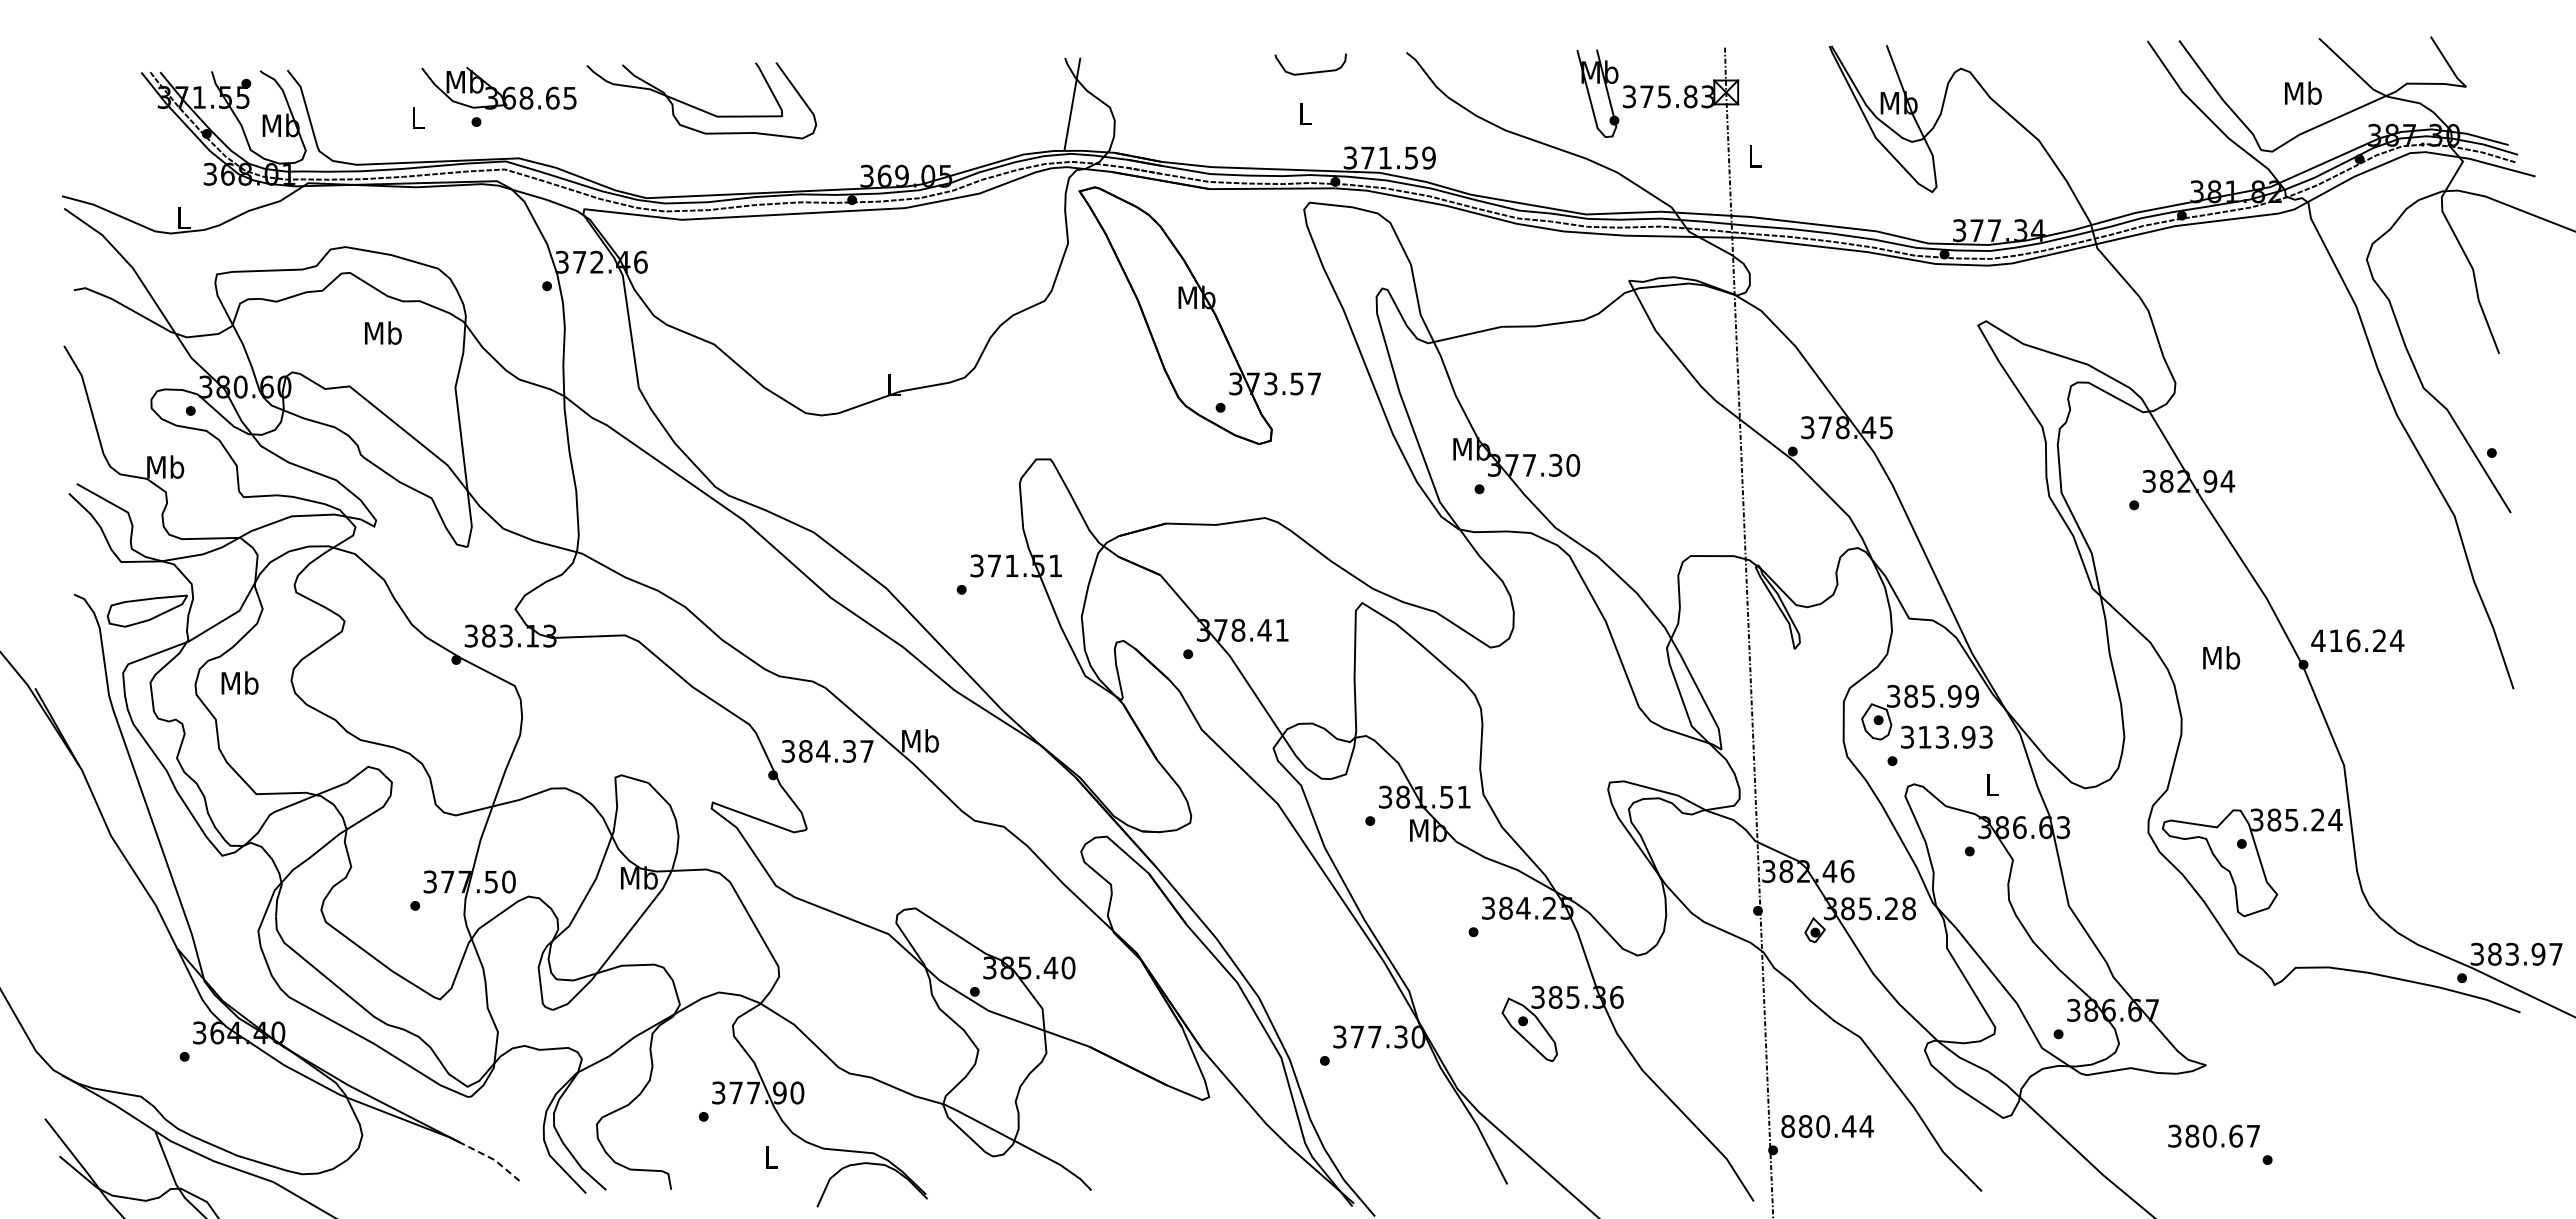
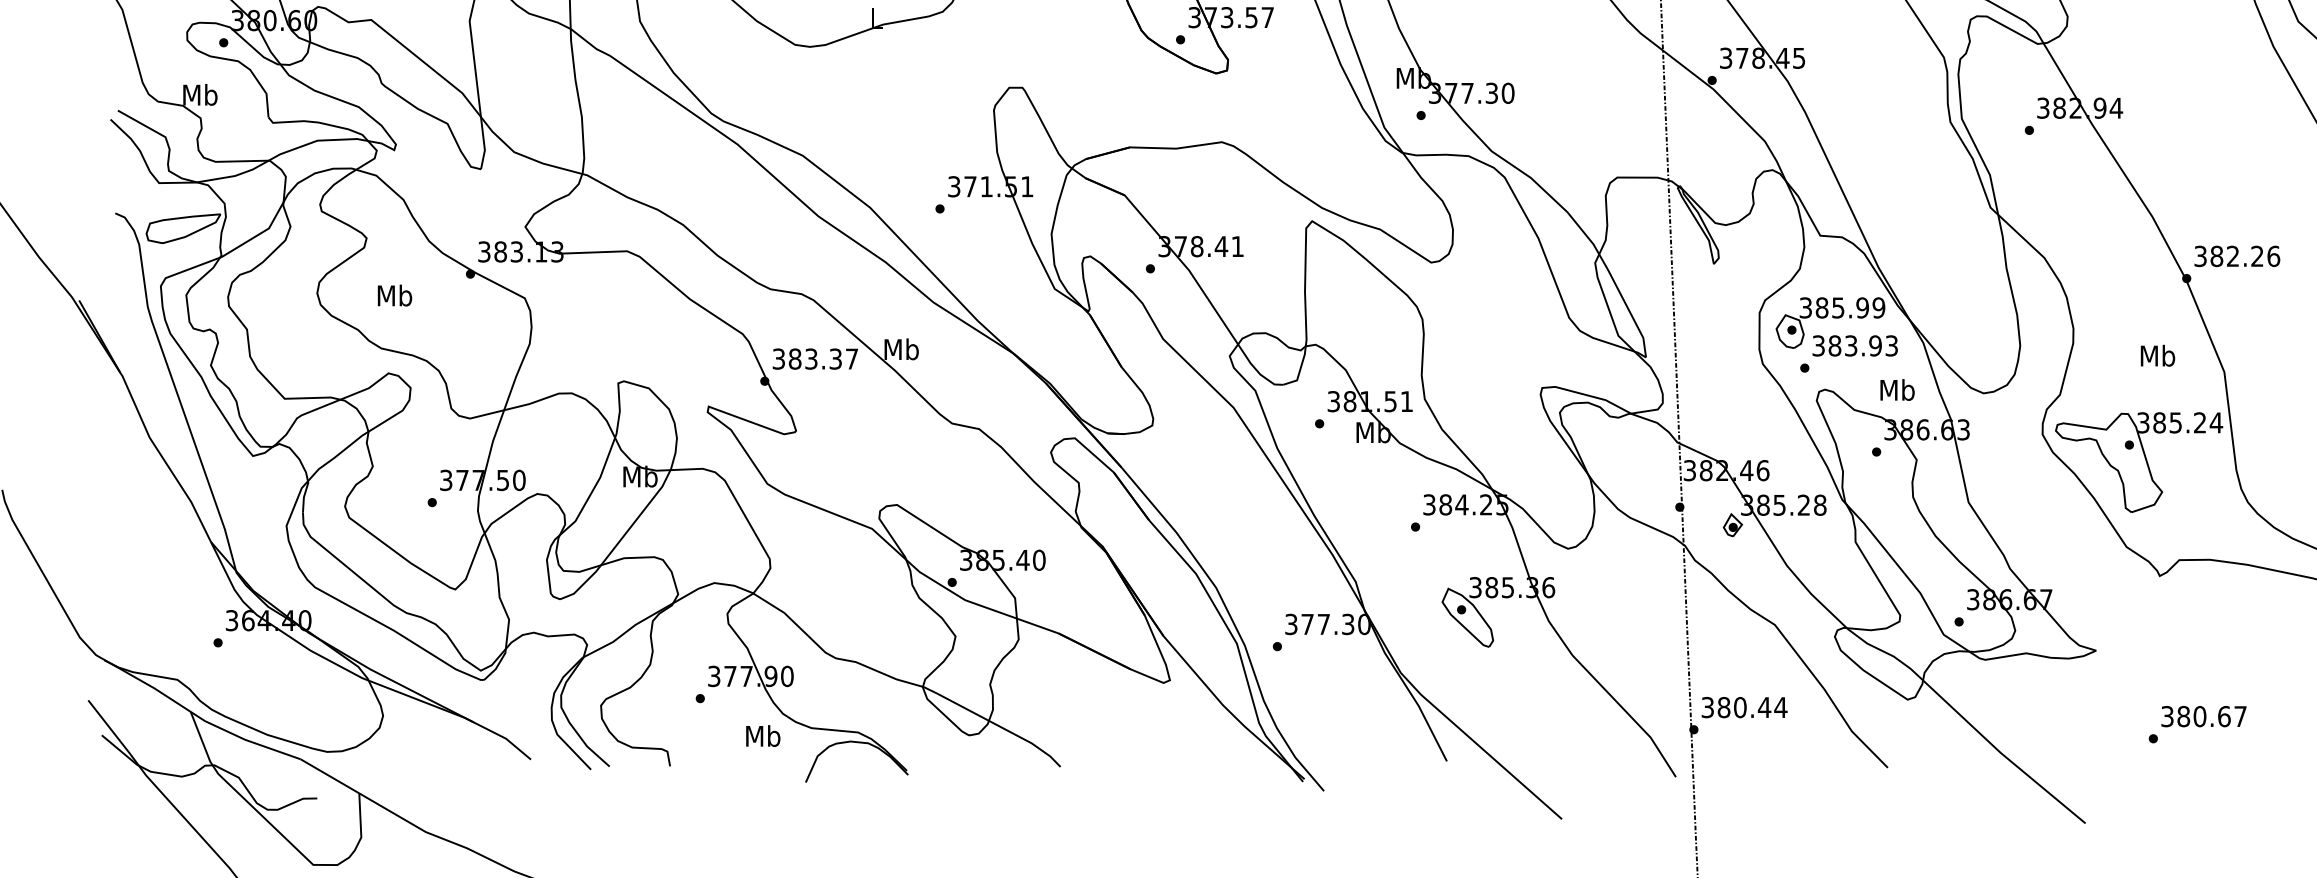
text: (2357, 640) -> (2236, 256), 416.24 -> 382.26
text: (2221, 657) -> (2157, 355), moved
text: (239, 682) -> (394, 295), moved
text: (1924, 736) -> (1834, 345), 313.93 -> 383.93
text: (823, 751) -> (811, 359), 384.37 -> 383.37
text: (1992, 784) -> (1897, 389), L -> Mb
text: (1787, 1126) -> (1707, 707), 880.44 -> 380.44
text: (2213, 1135) -> (2203, 715), moved
text: (771, 1156) -> (763, 735), L -> Mb
line: (492, 1159) -> (504, 738), dashed -> solid

